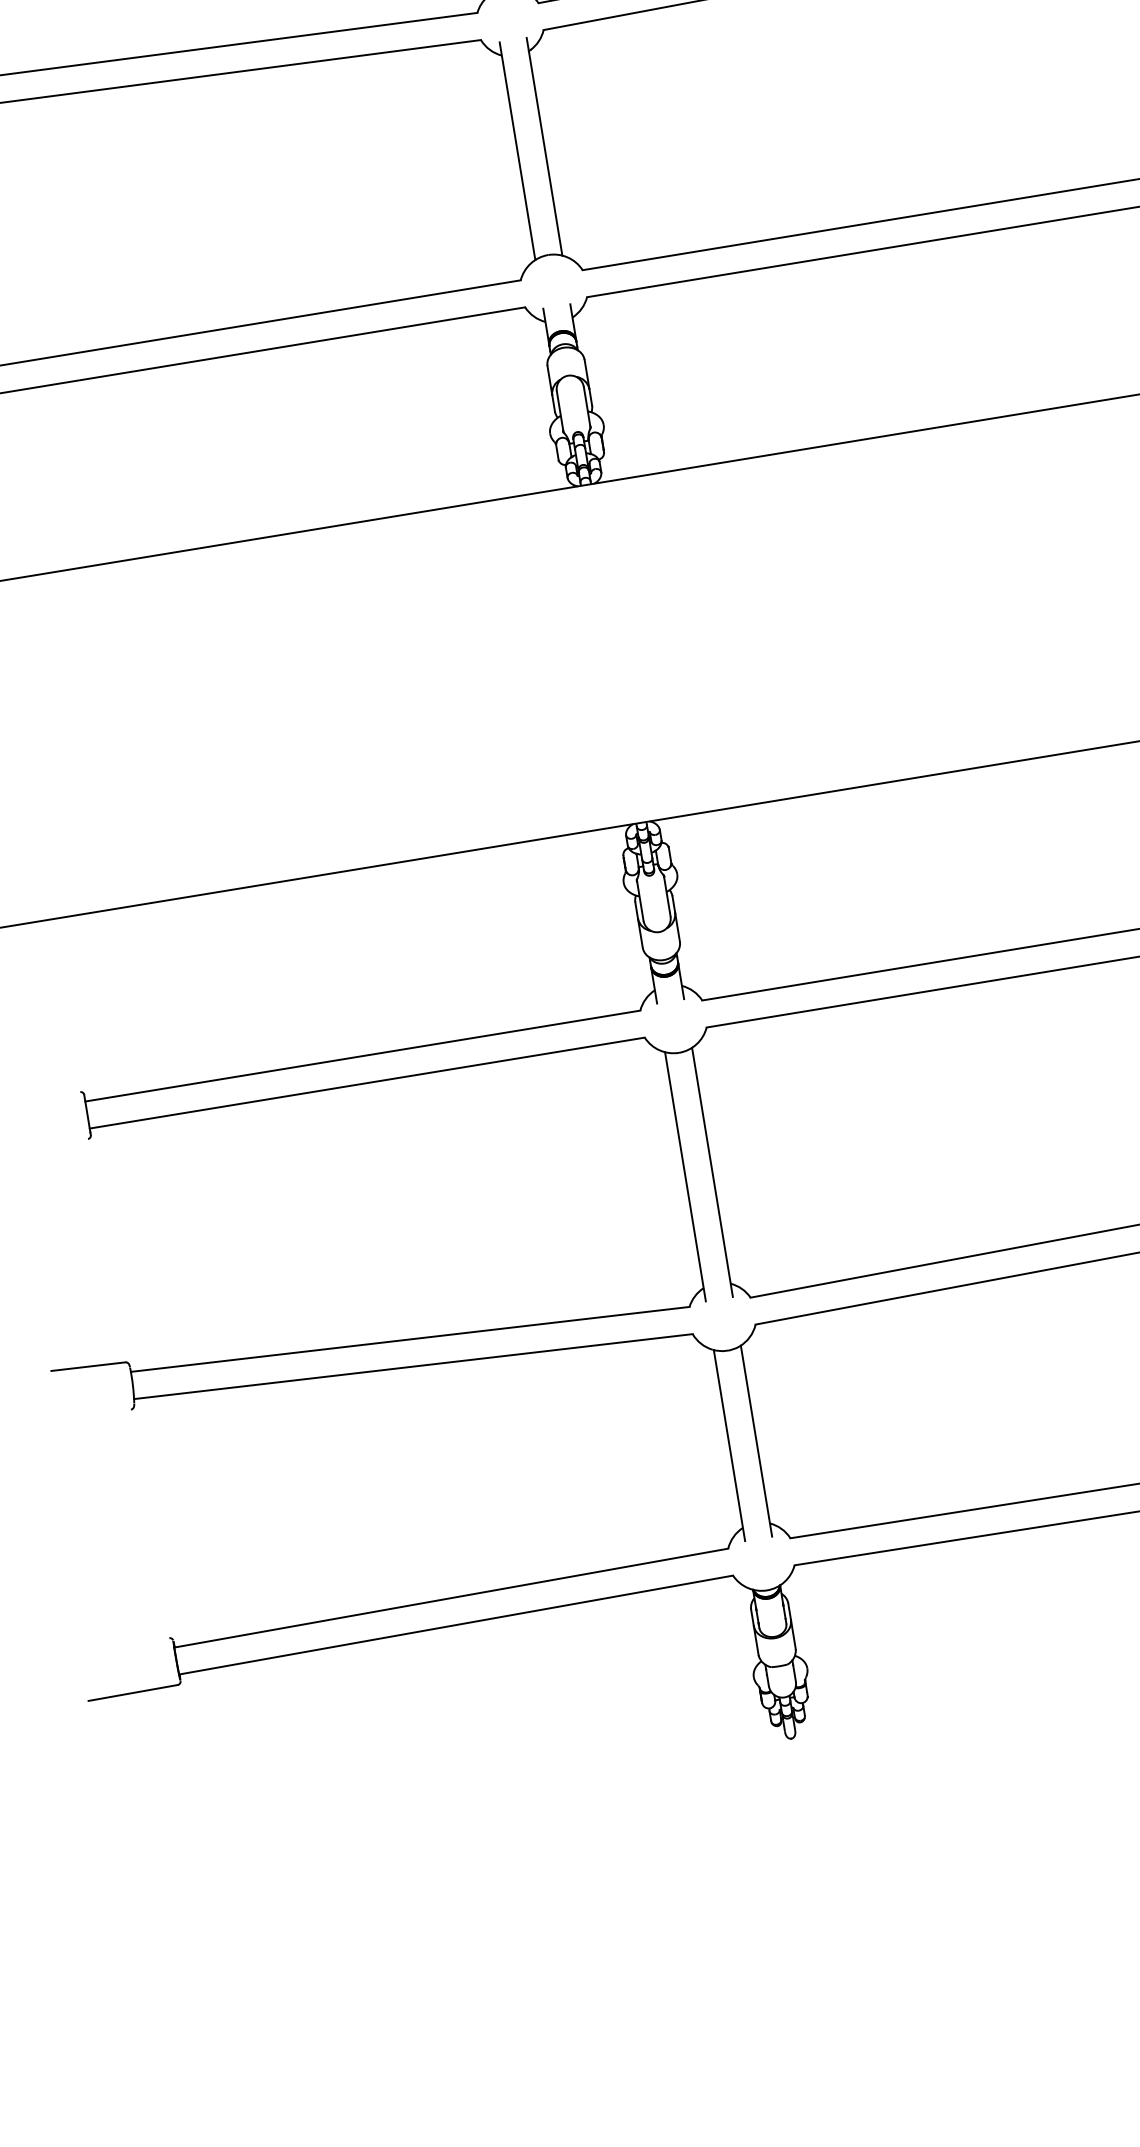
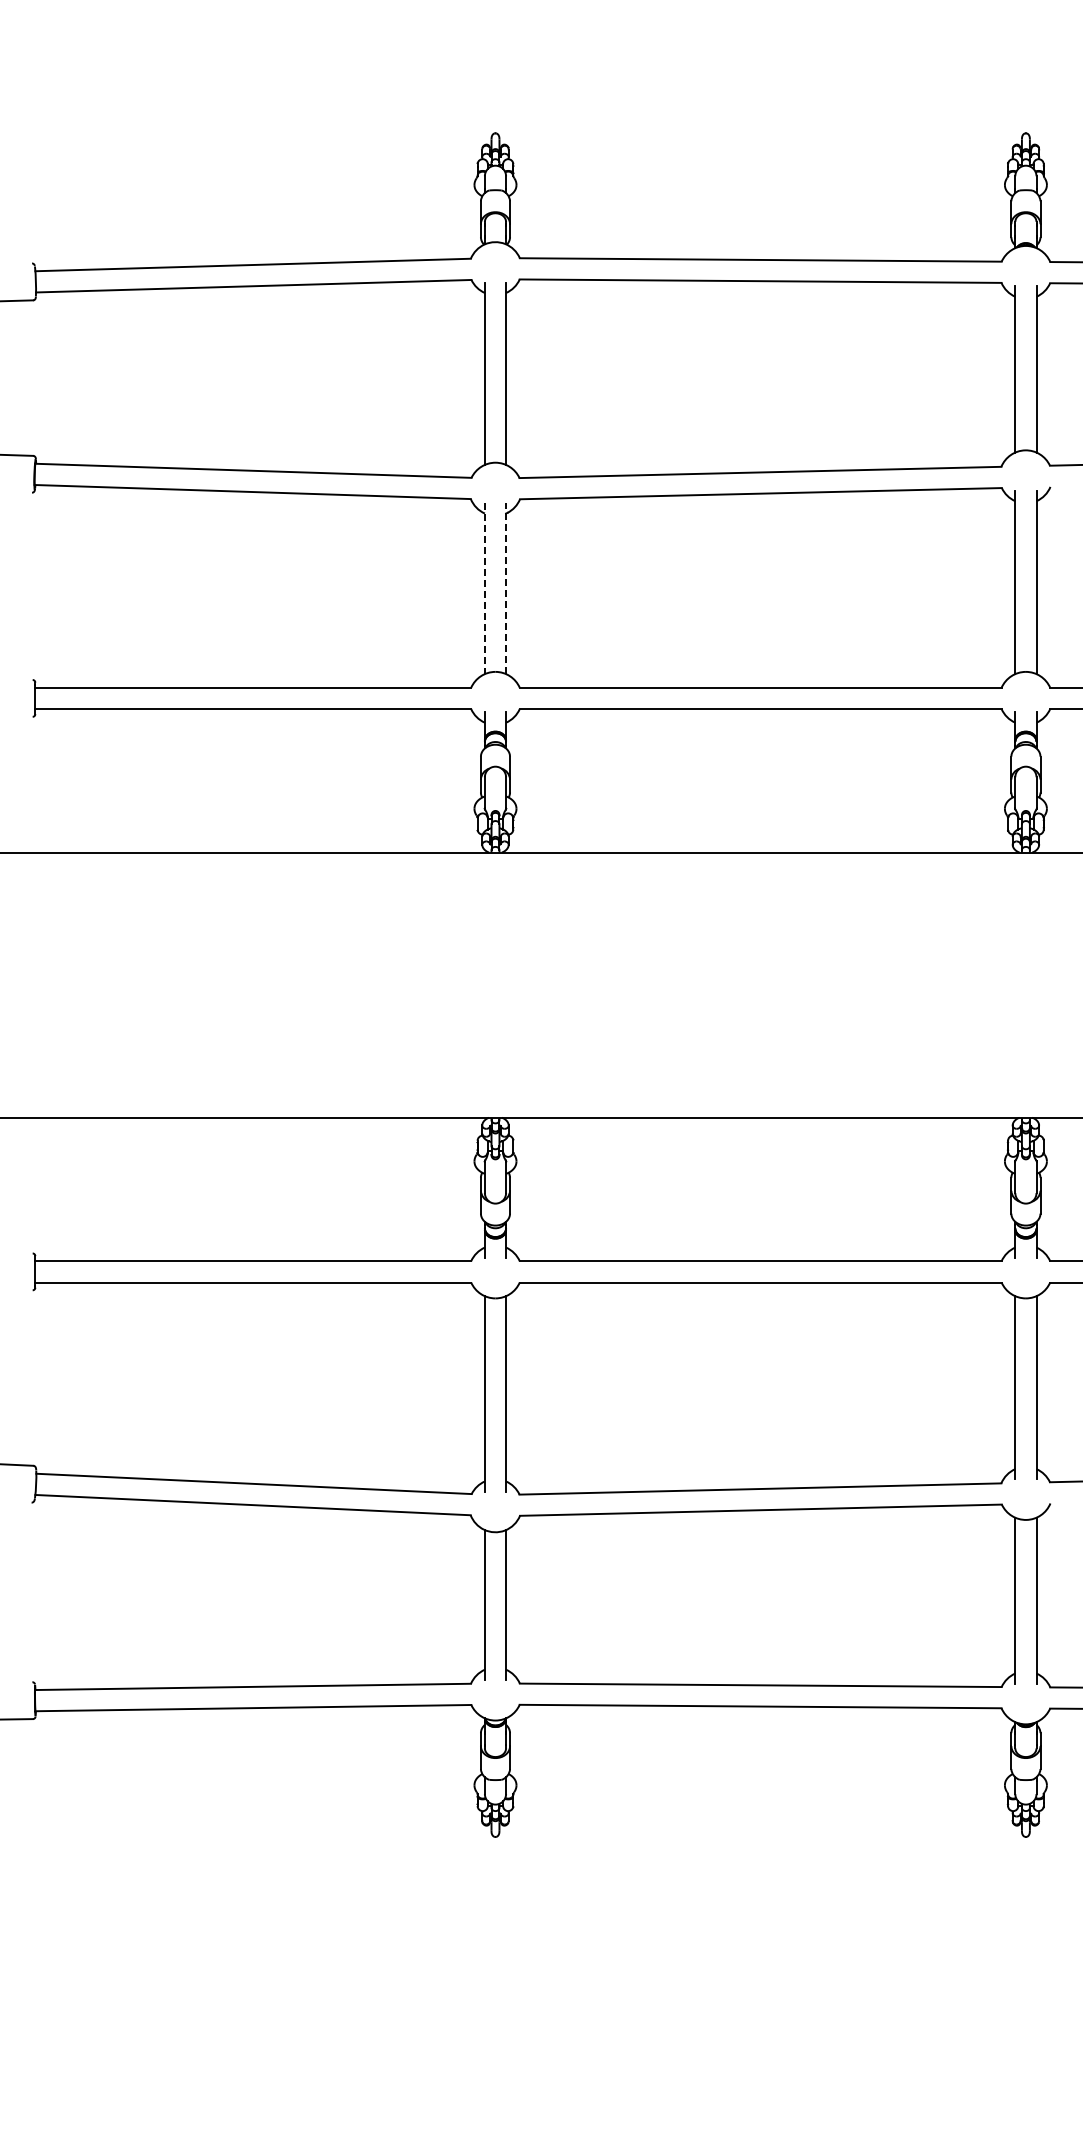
line: (545, 146) -> (506, 588), solid -> dashed
line: (517, 152) -> (484, 589), solid -> dashed

